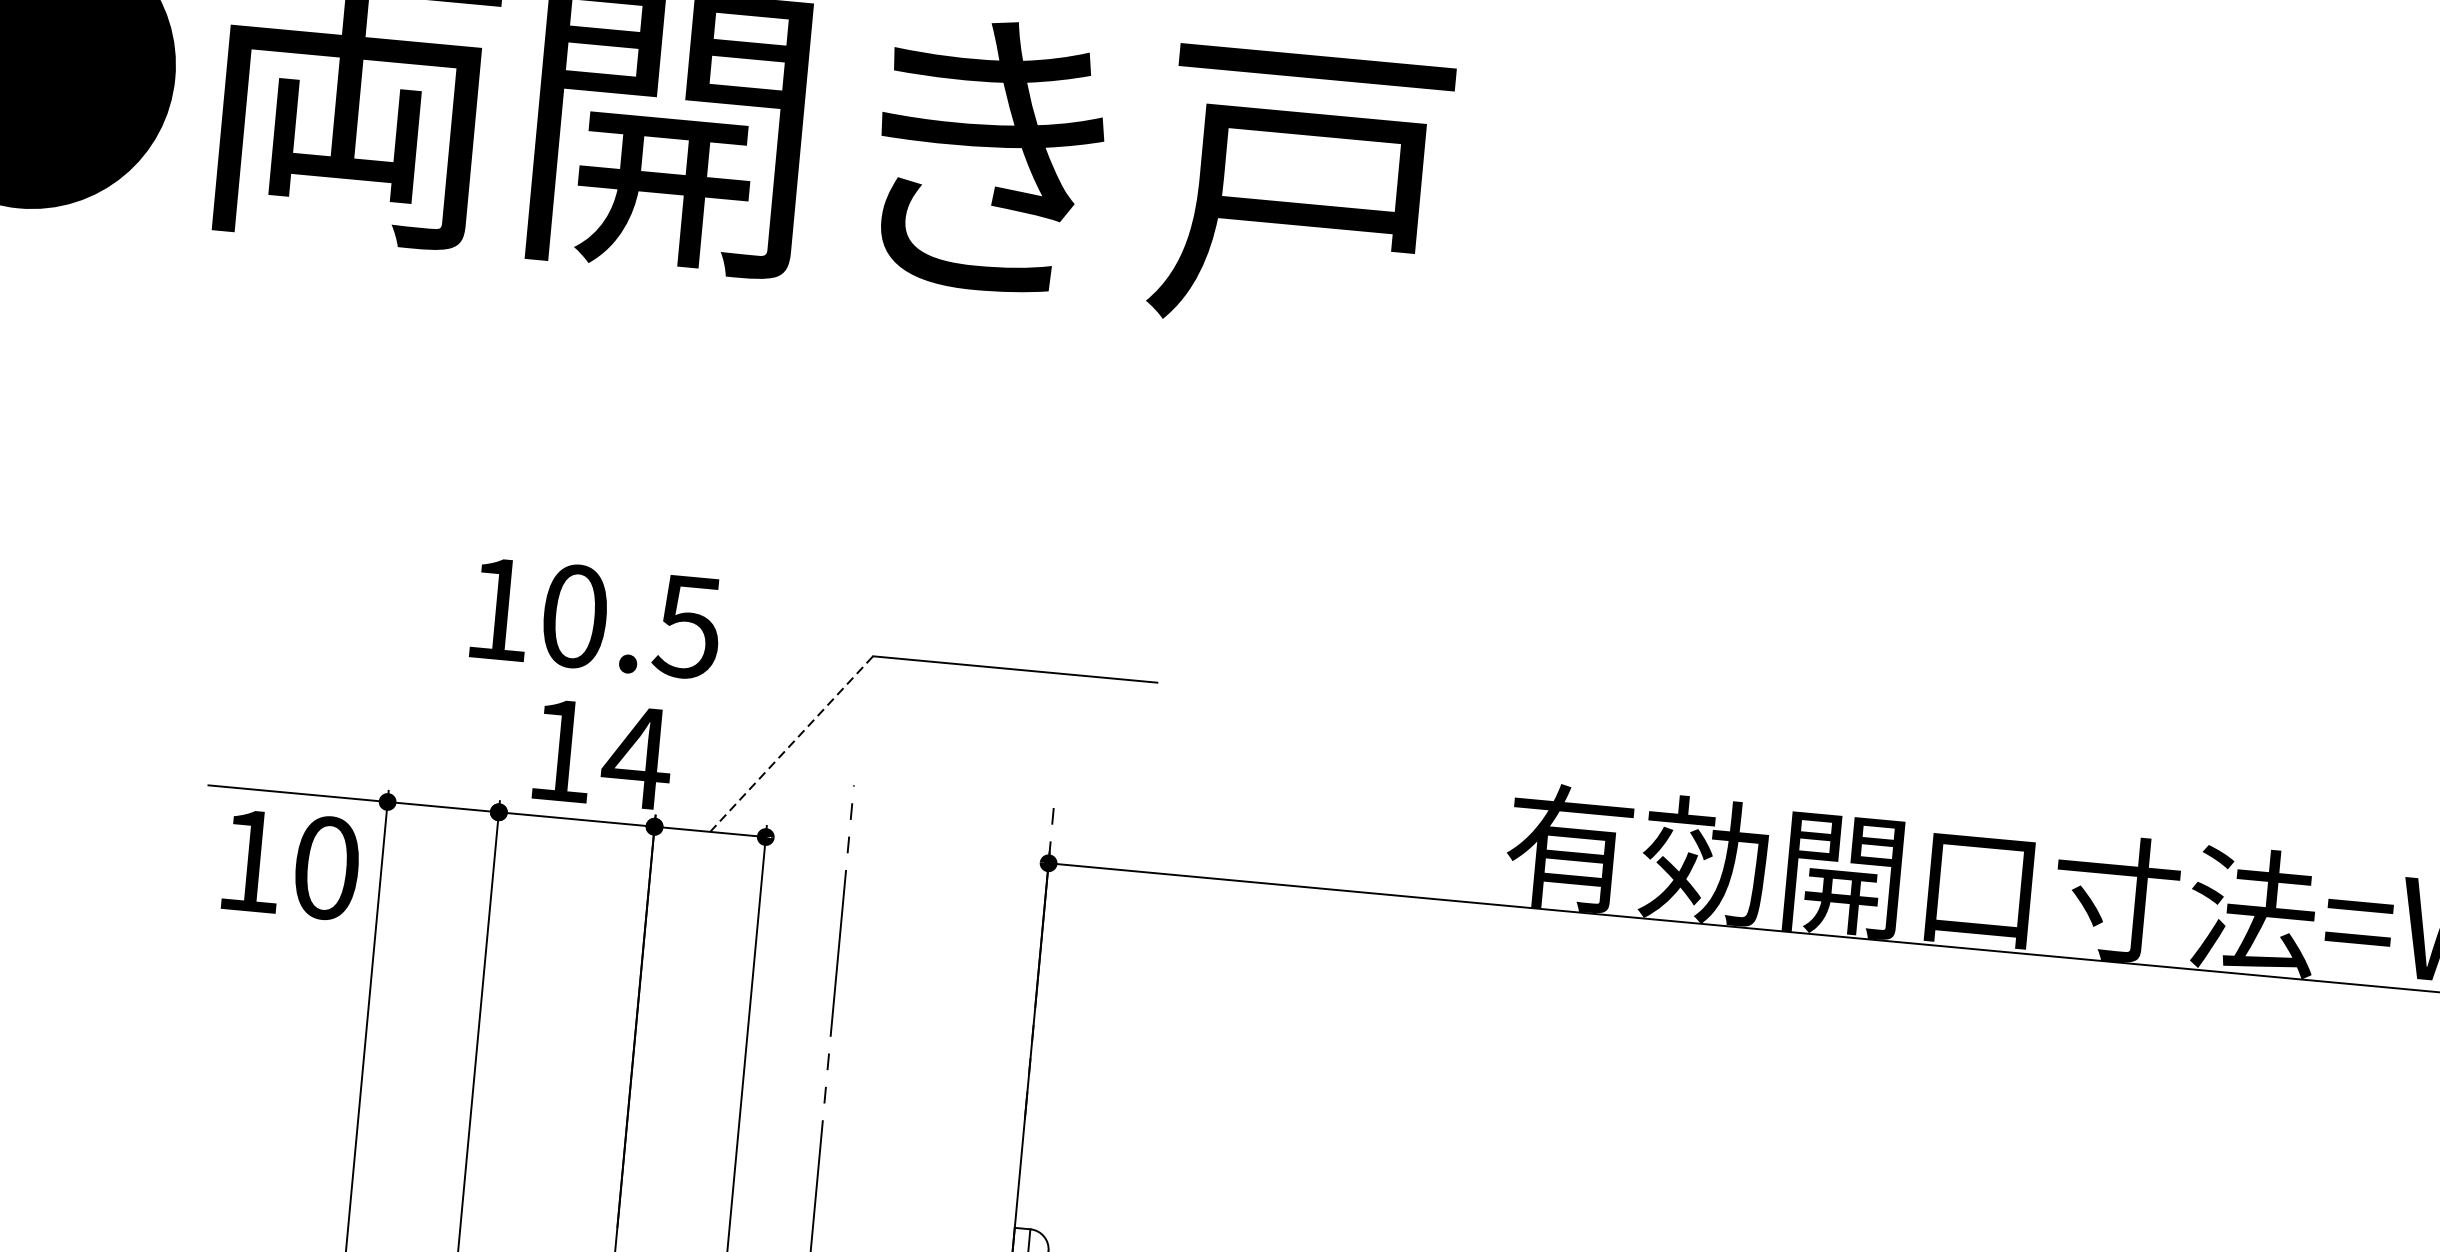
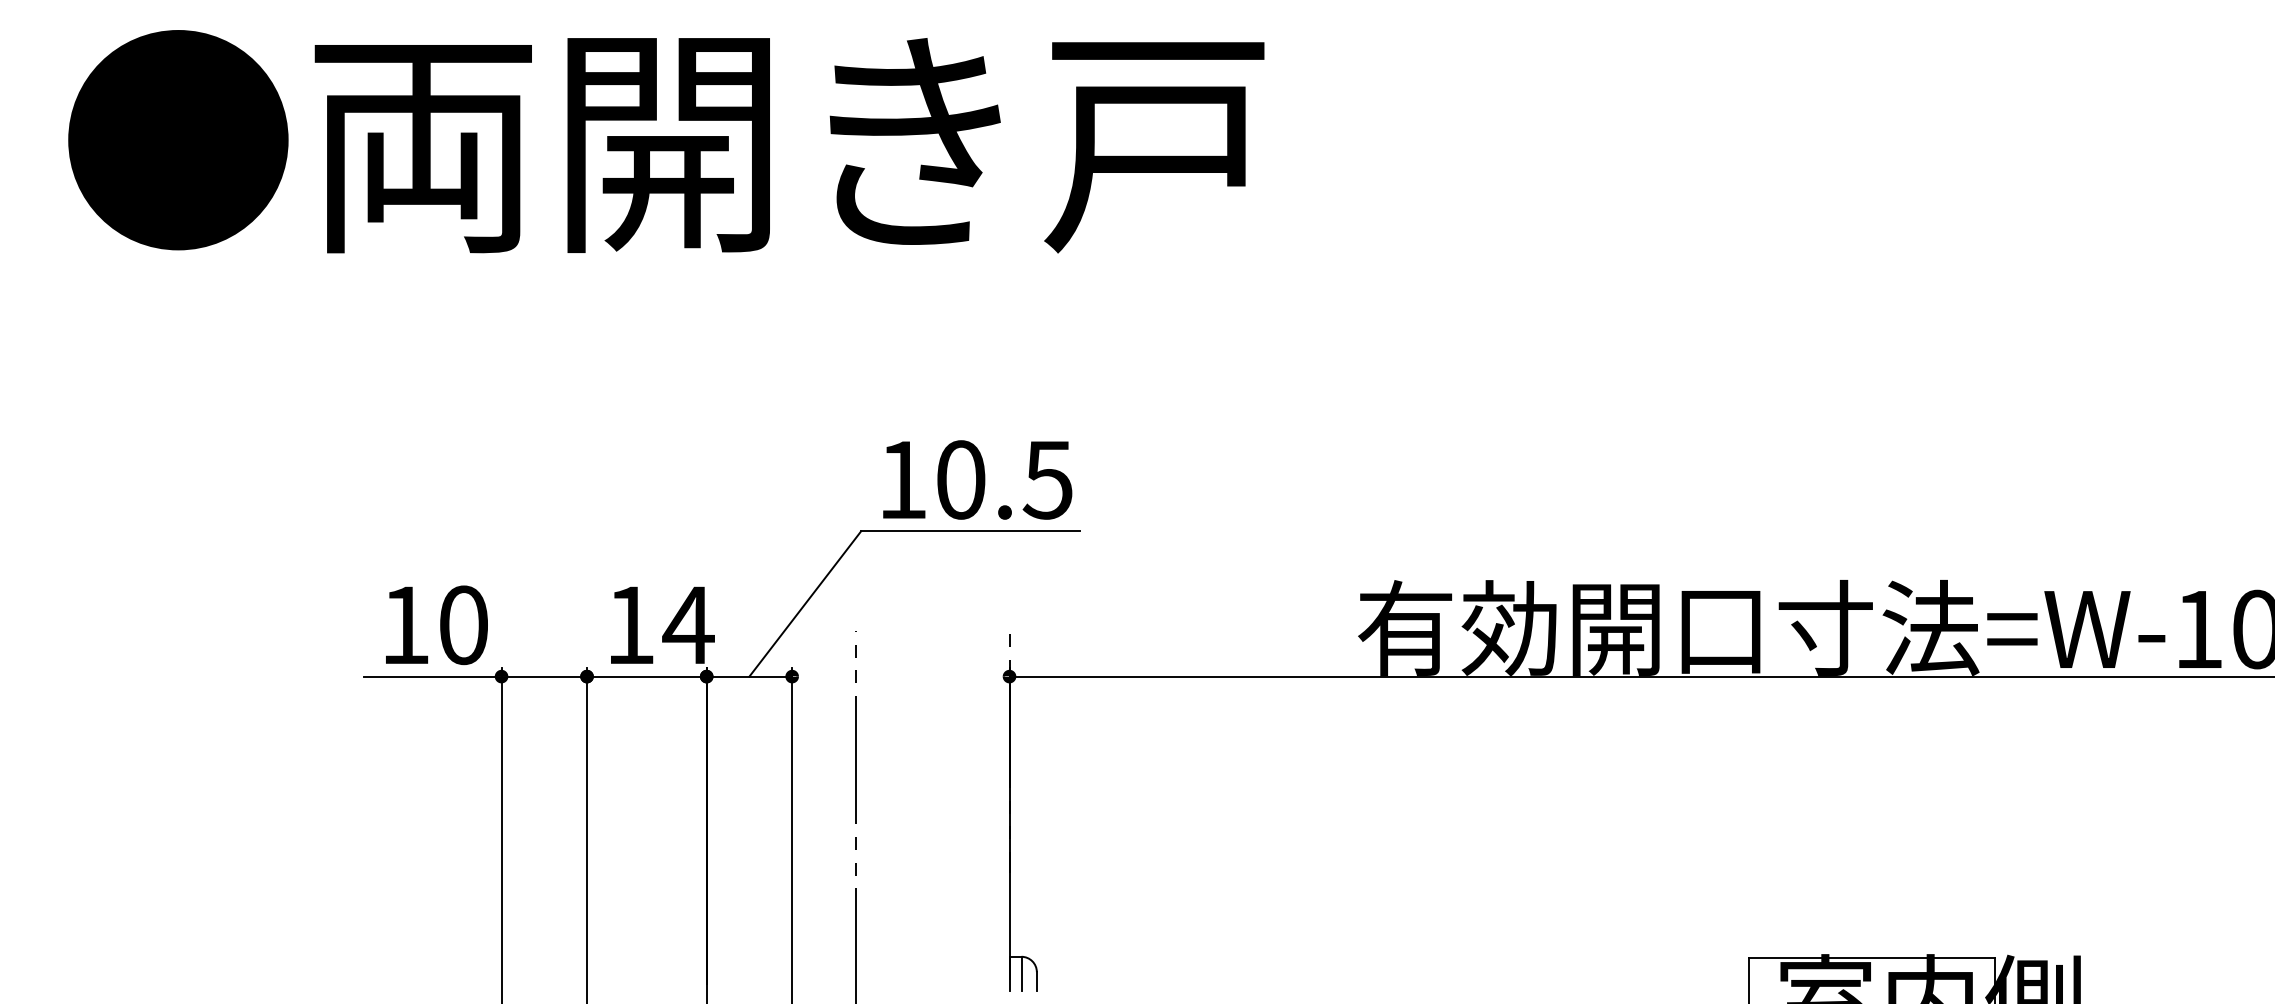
text: (596, 617) -> (977, 479), moved
line: (791, 743) -> (805, 603), dashed -> solid
text: (291, 865) -> (436, 625), moved

